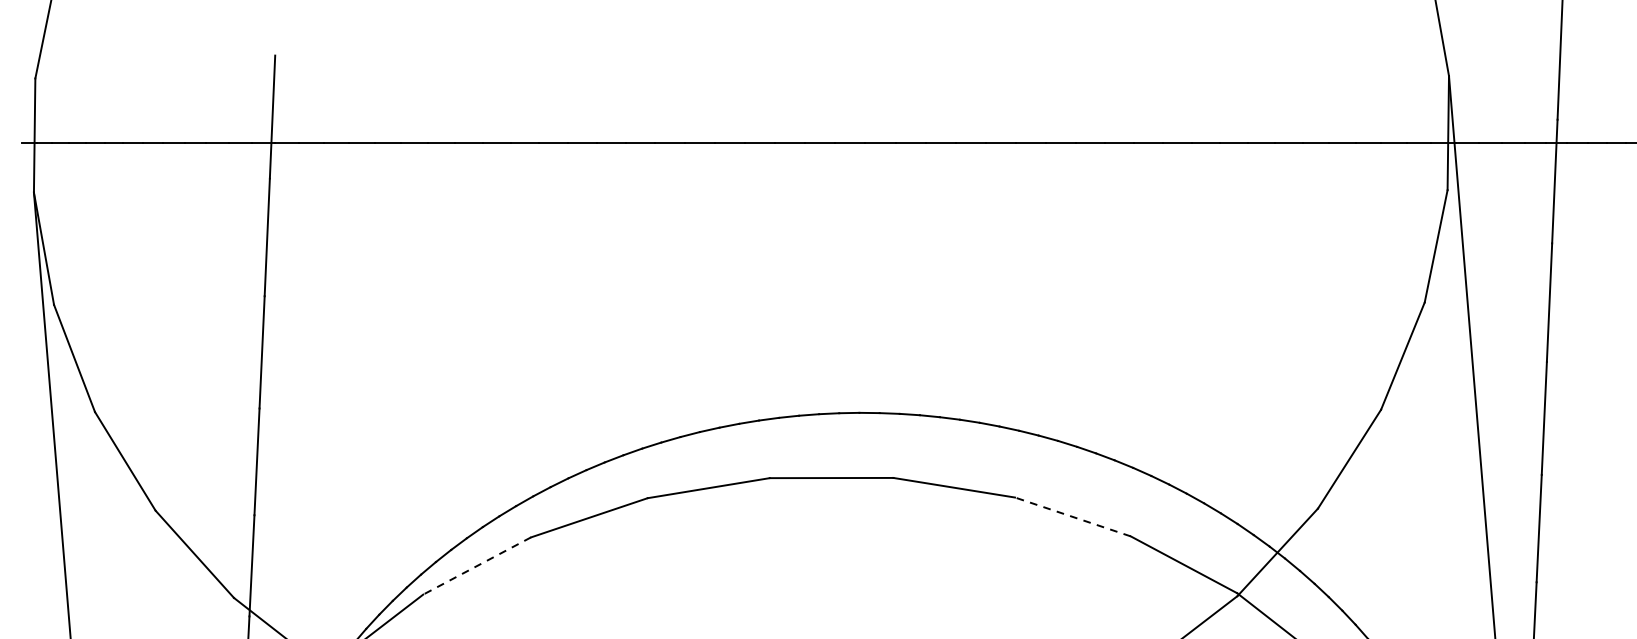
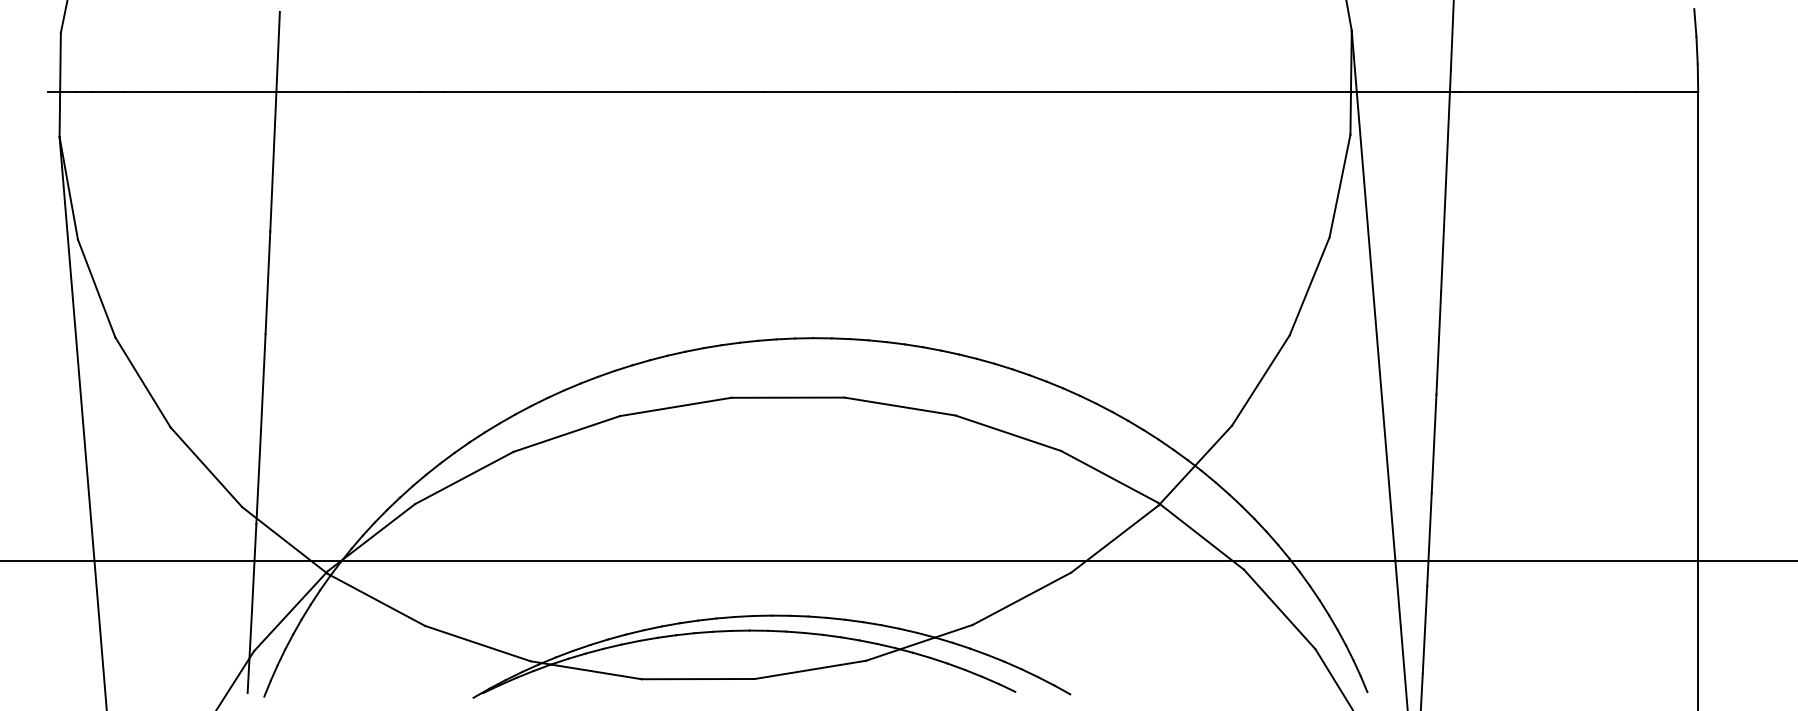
line: (1073, 517) -> (1008, 433), dashed -> solid
line: (477, 566) -> (464, 478), dashed -> solid

